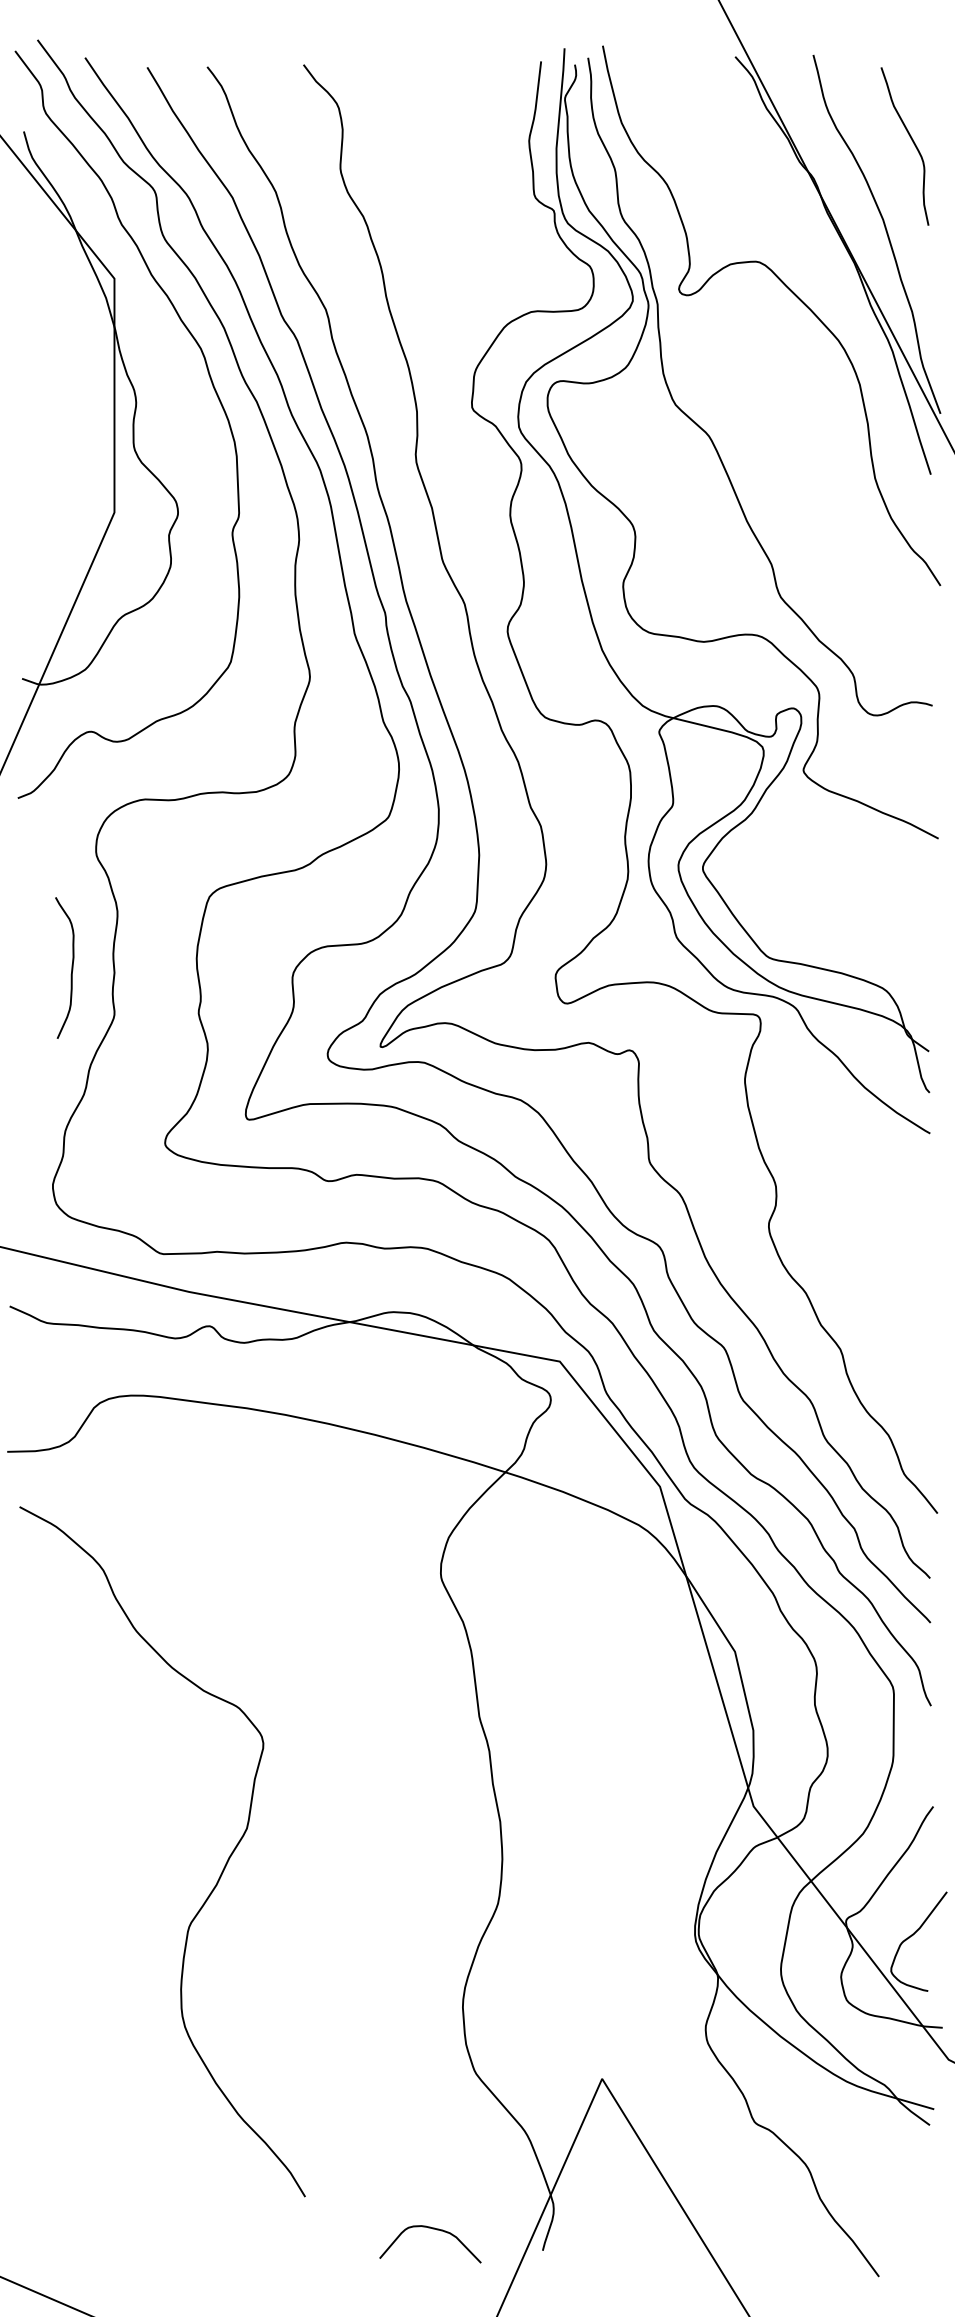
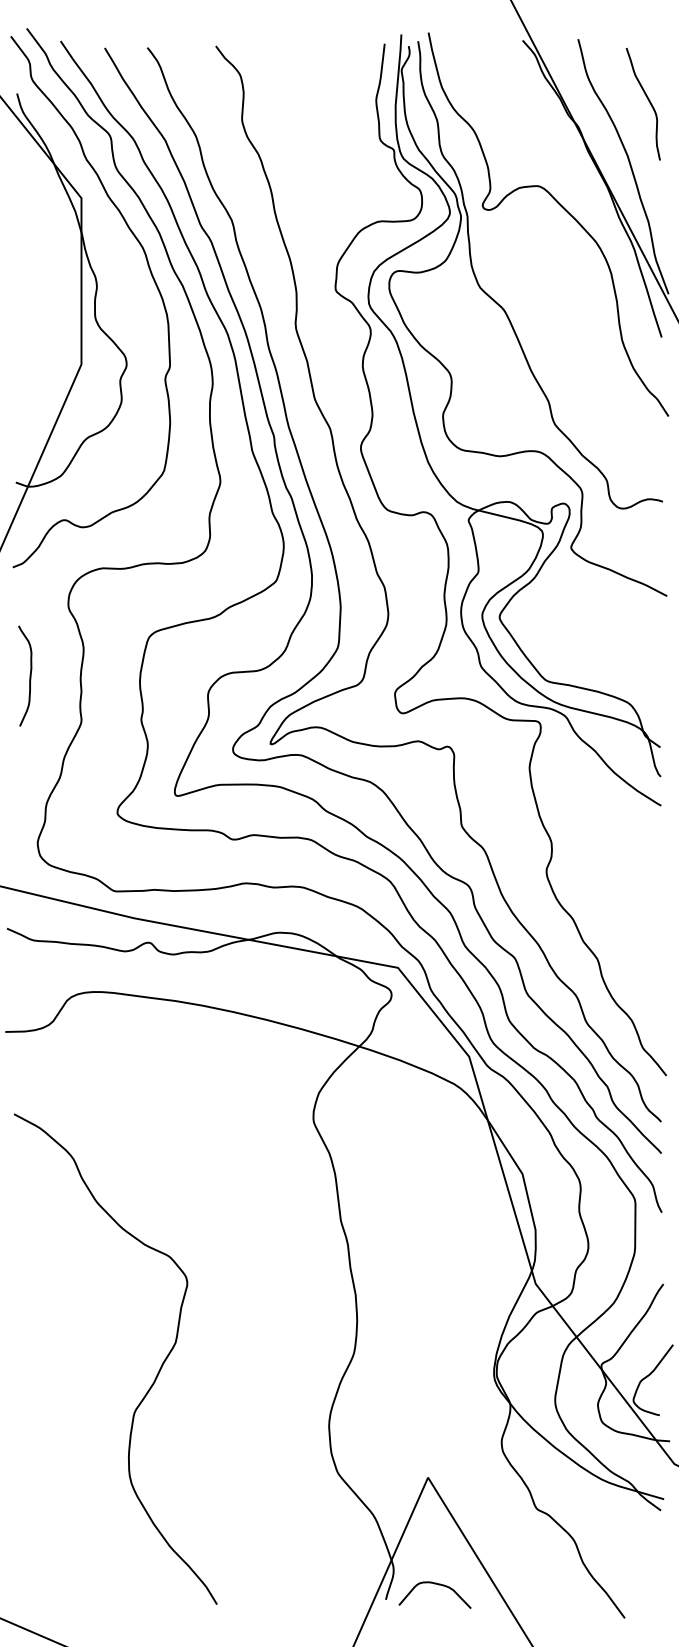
curve: (70, 967) -> (29, 675), moved
curve: (221, 1870) -> (157, 1372), moved
curve: (435, 2230) -> (438, 1585), moved

